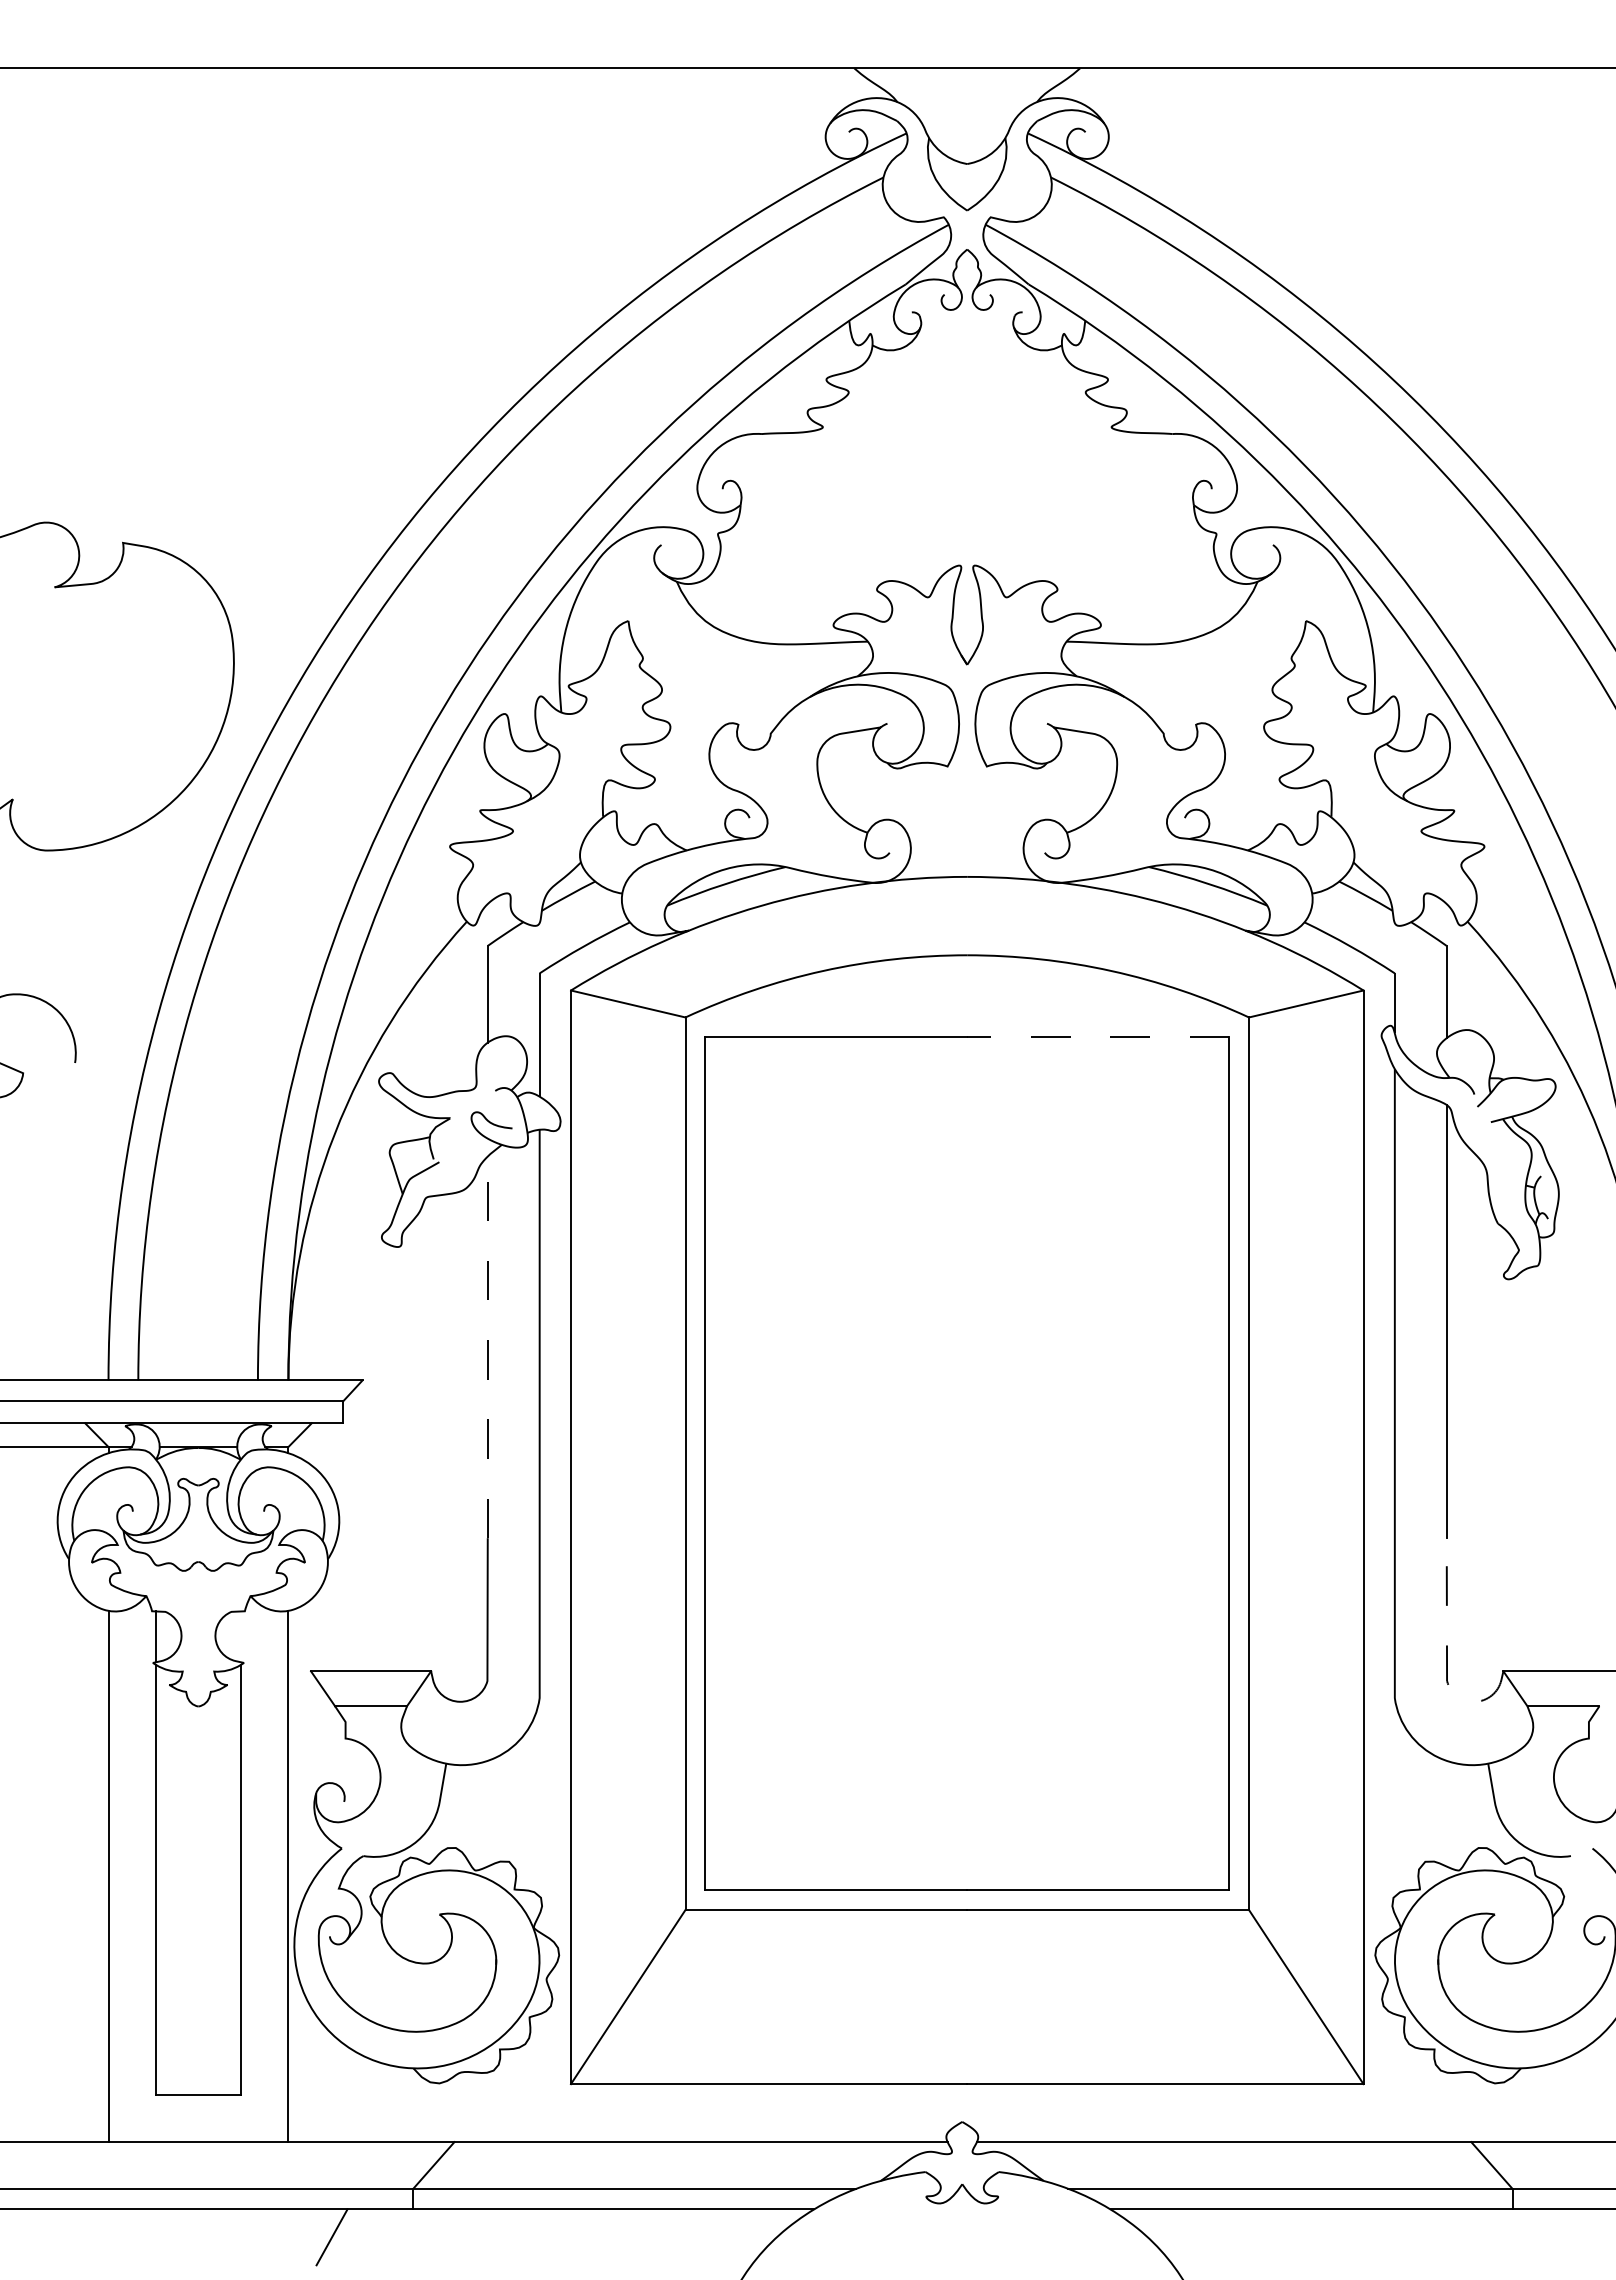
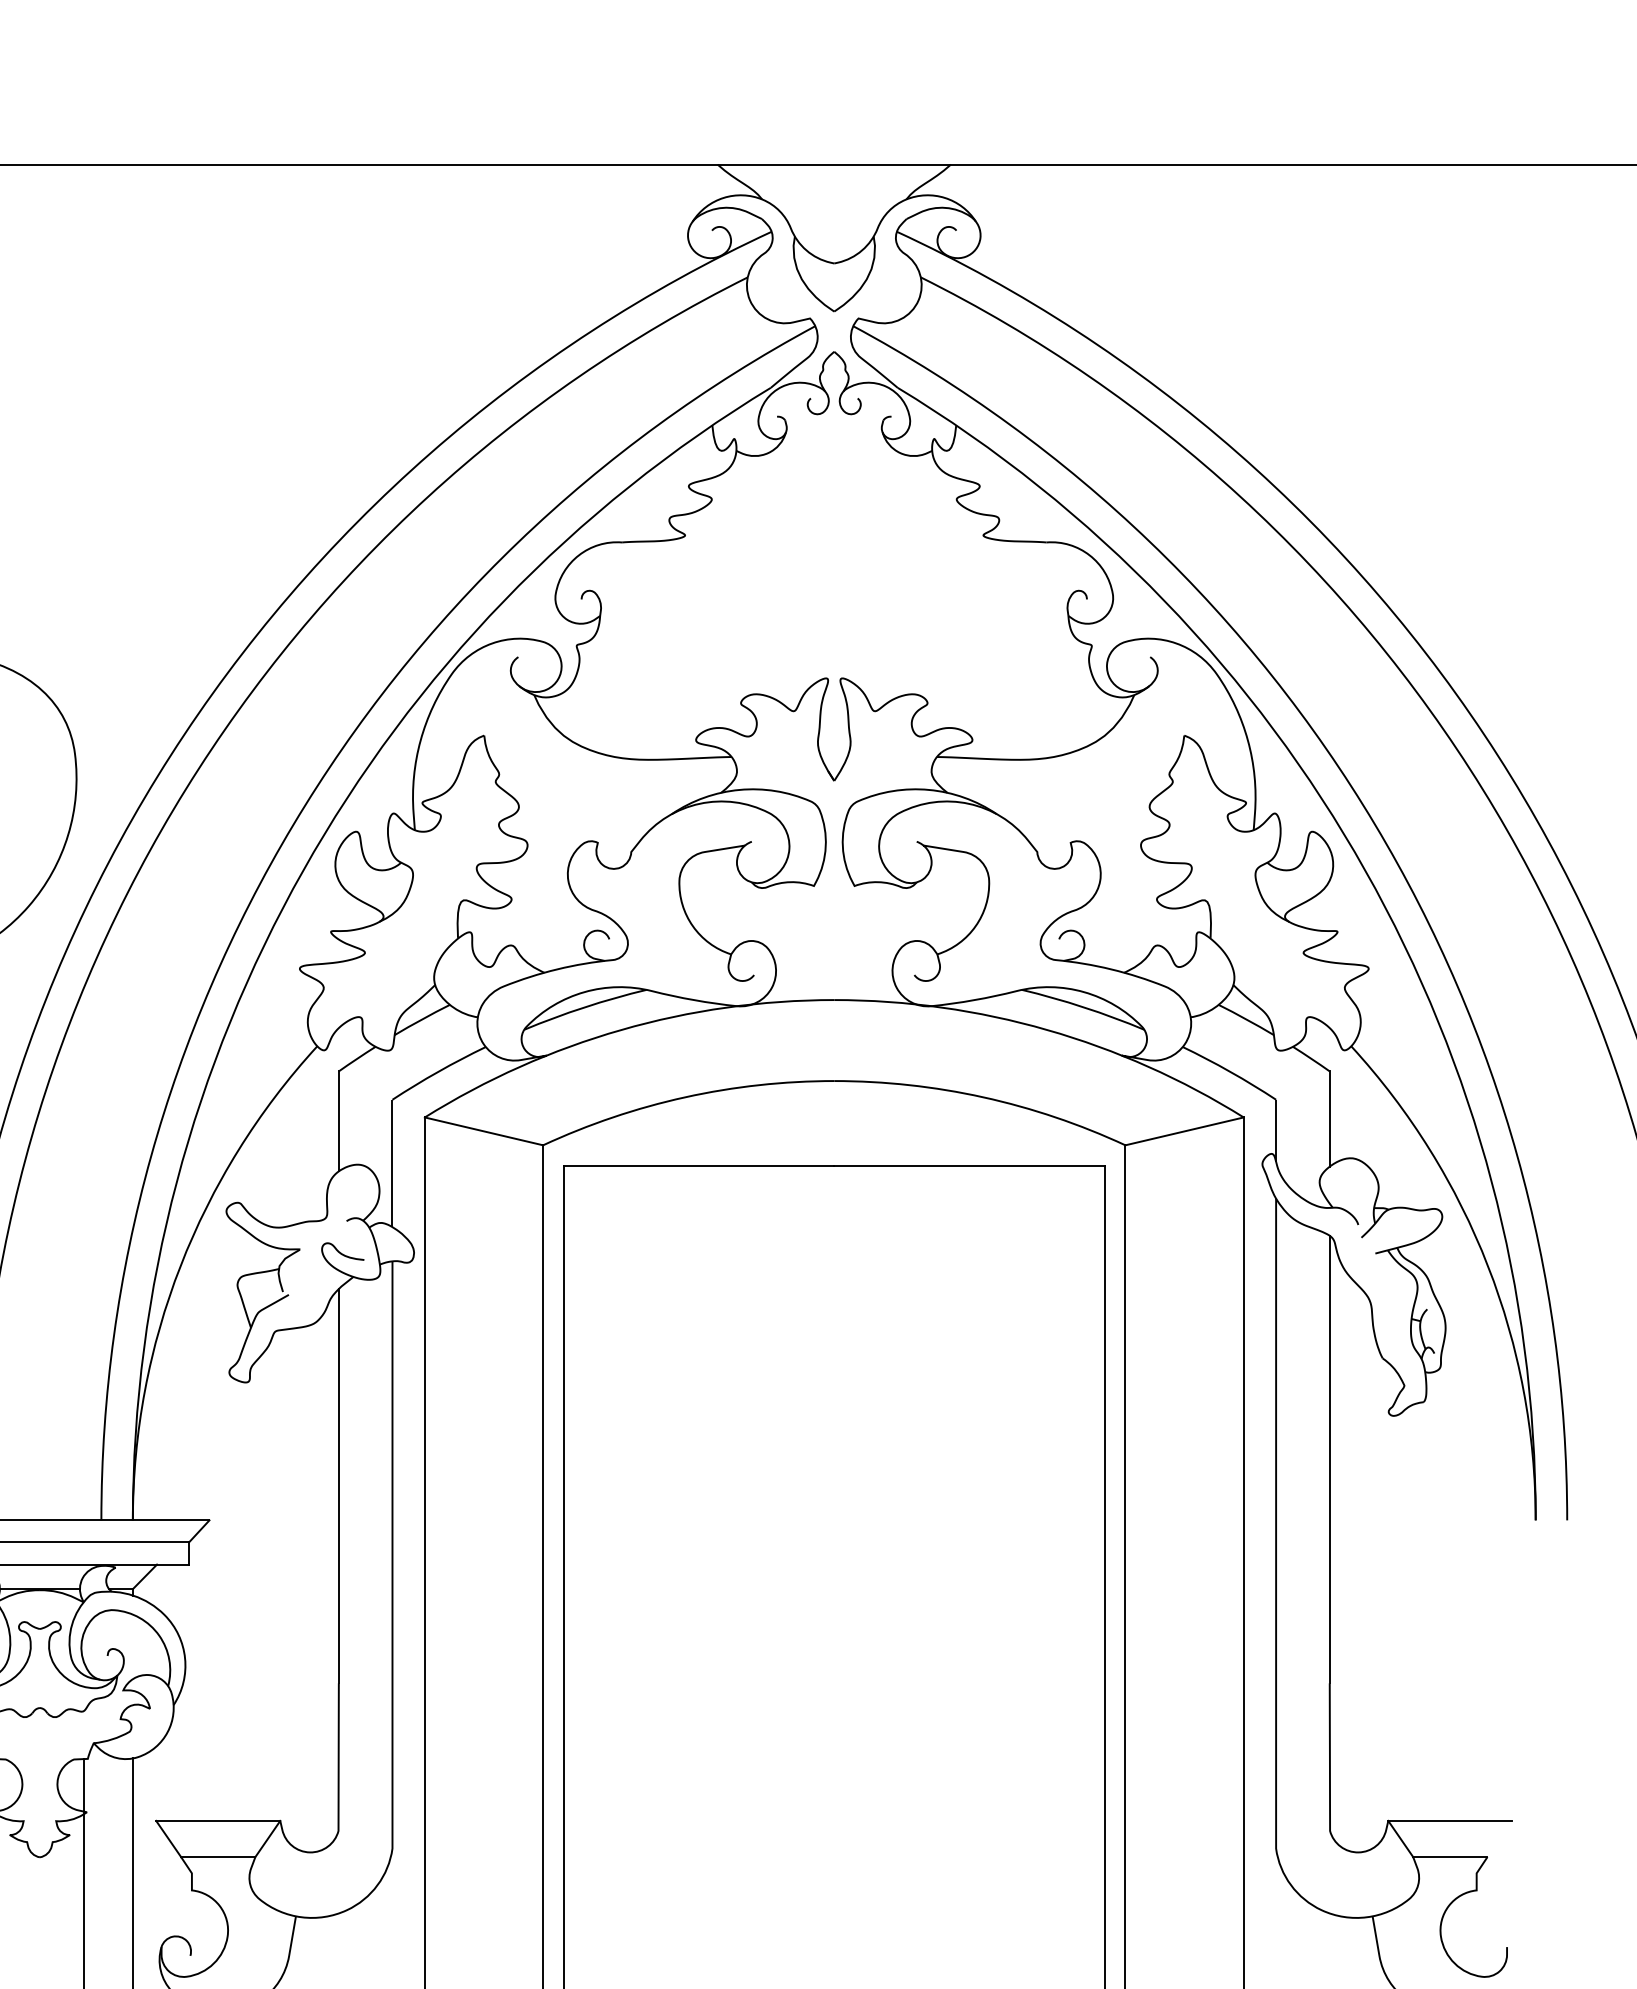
line: (1098, 1037) -> (969, 1166), dashed -> solid
line: (487, 1347) -> (338, 1486), dashed -> solid
line: (240, 1636) -> (83, 1784), added
line: (1447, 1662) -> (1330, 1811), dashed -> solid

